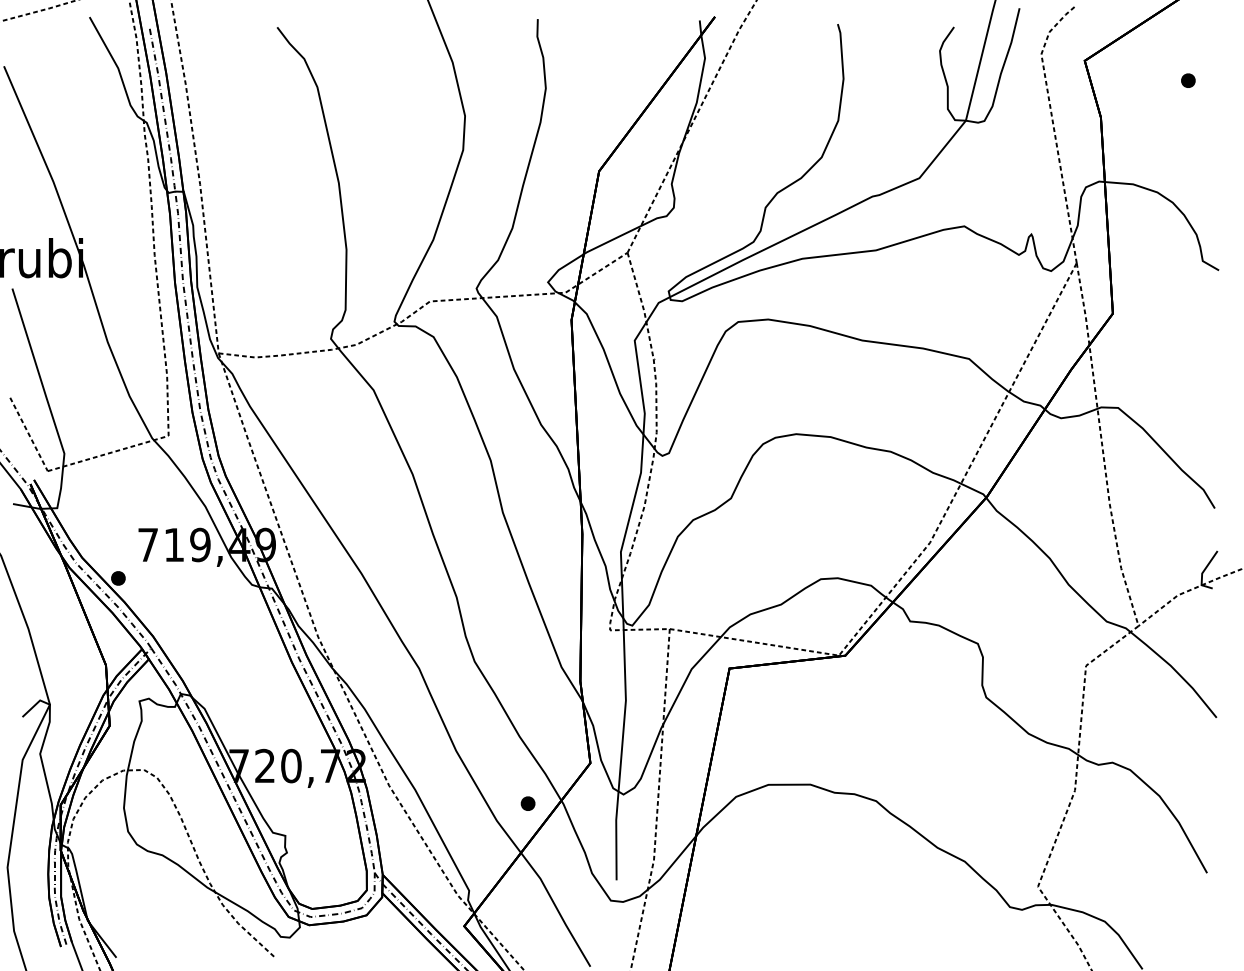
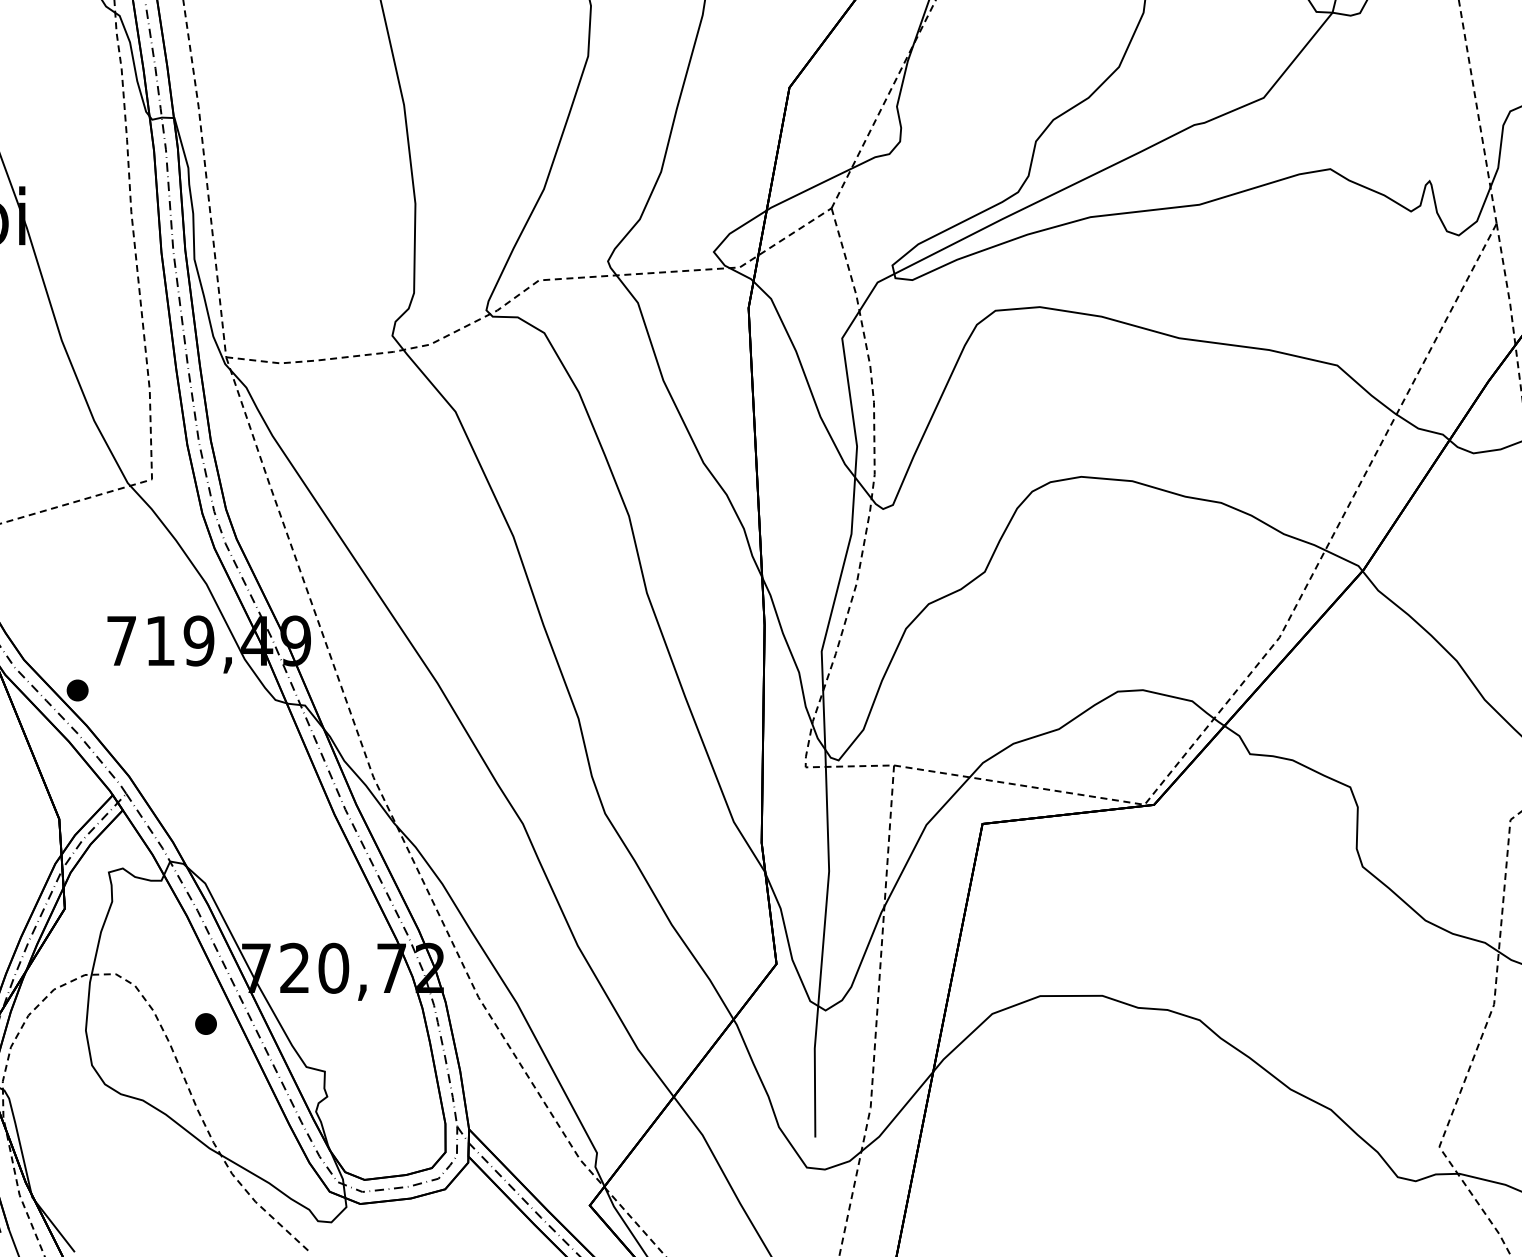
part: (527, 803) -> (205, 1023), moved

